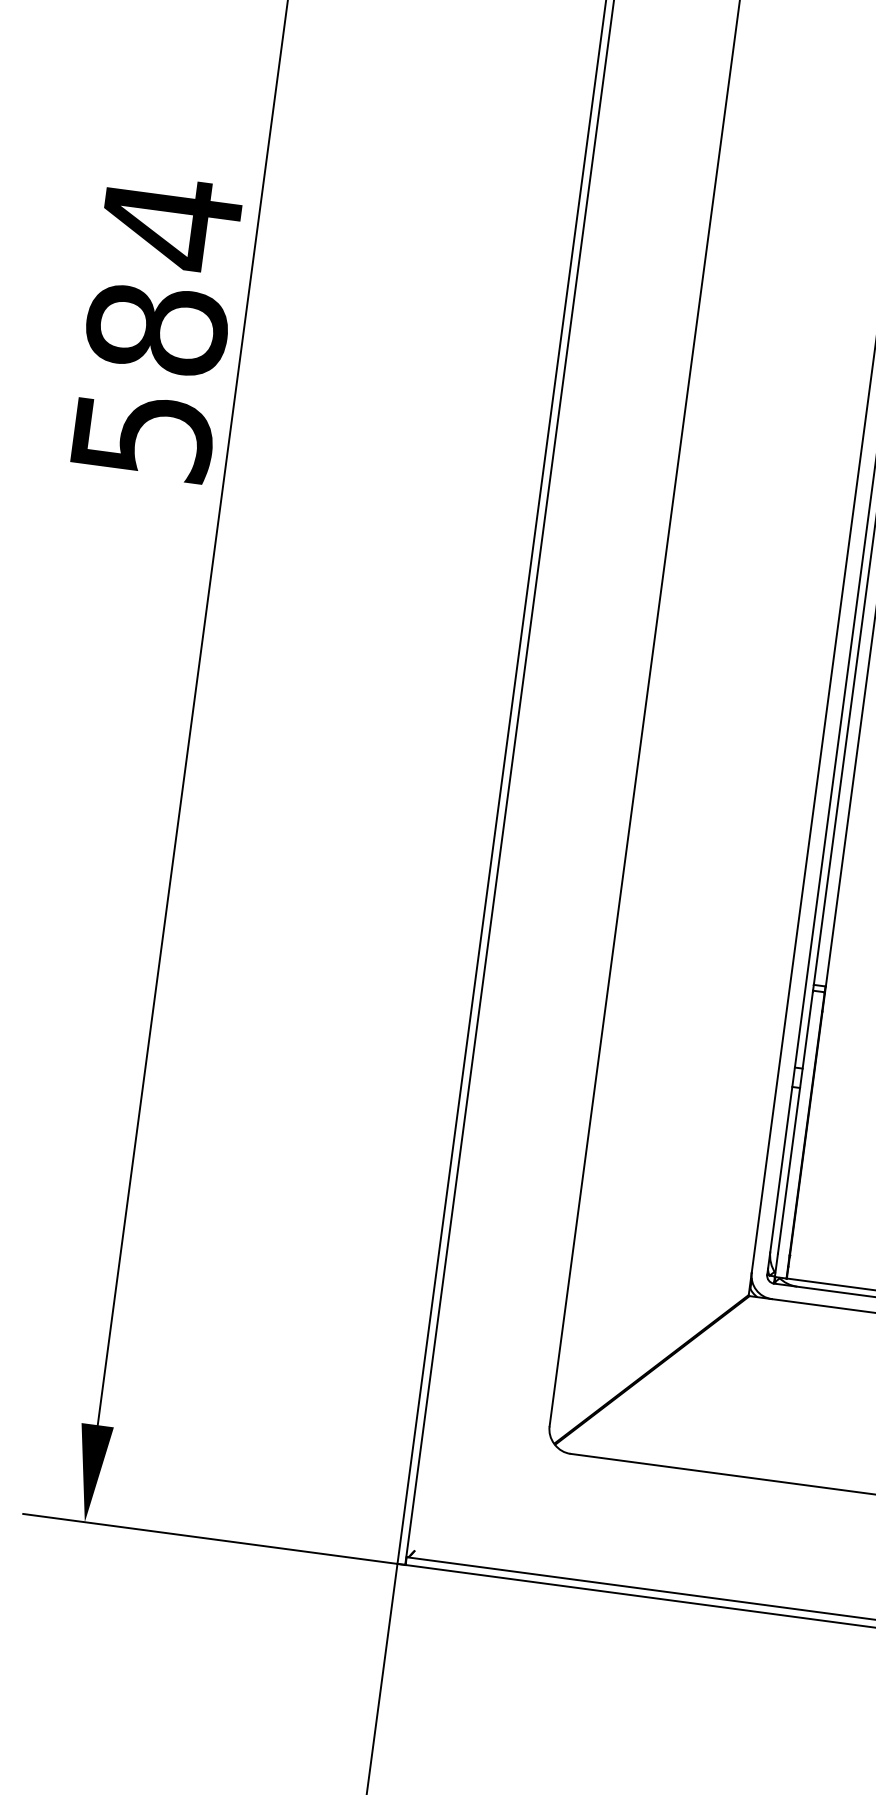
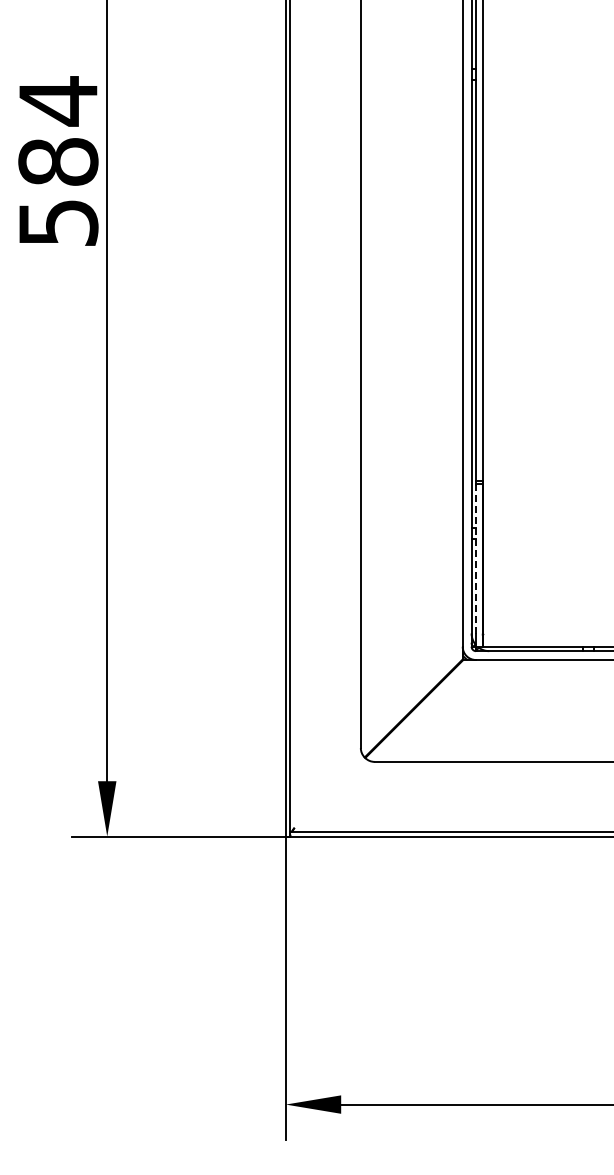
line: (796, 1123) -> (476, 559), solid -> dashed

